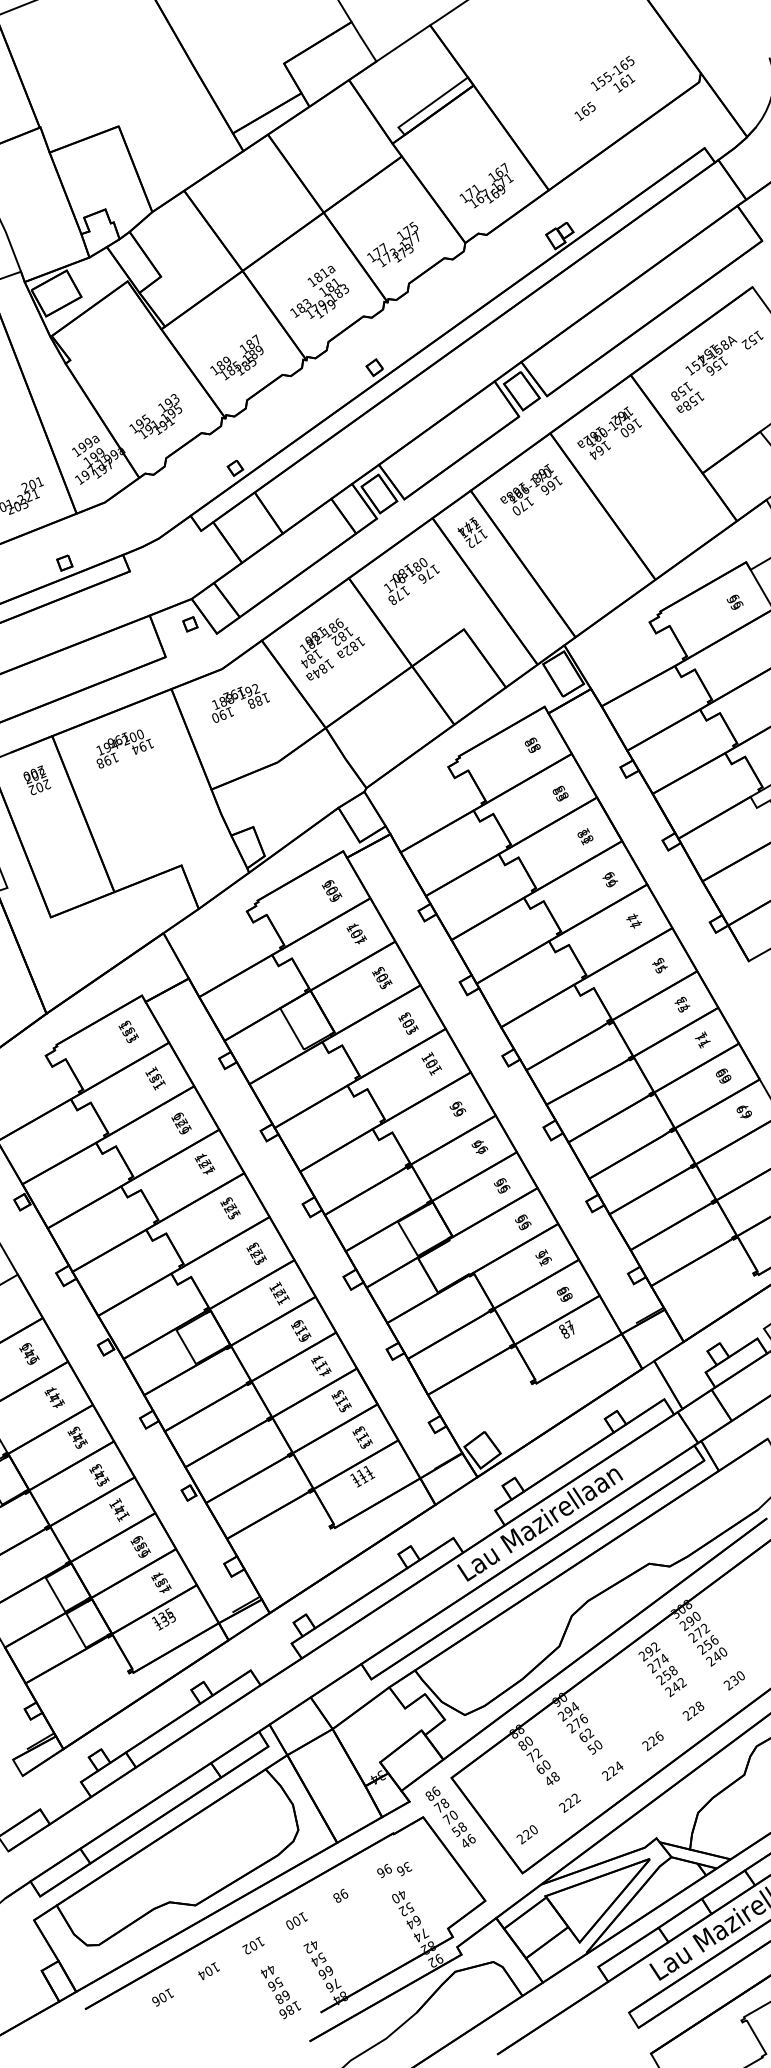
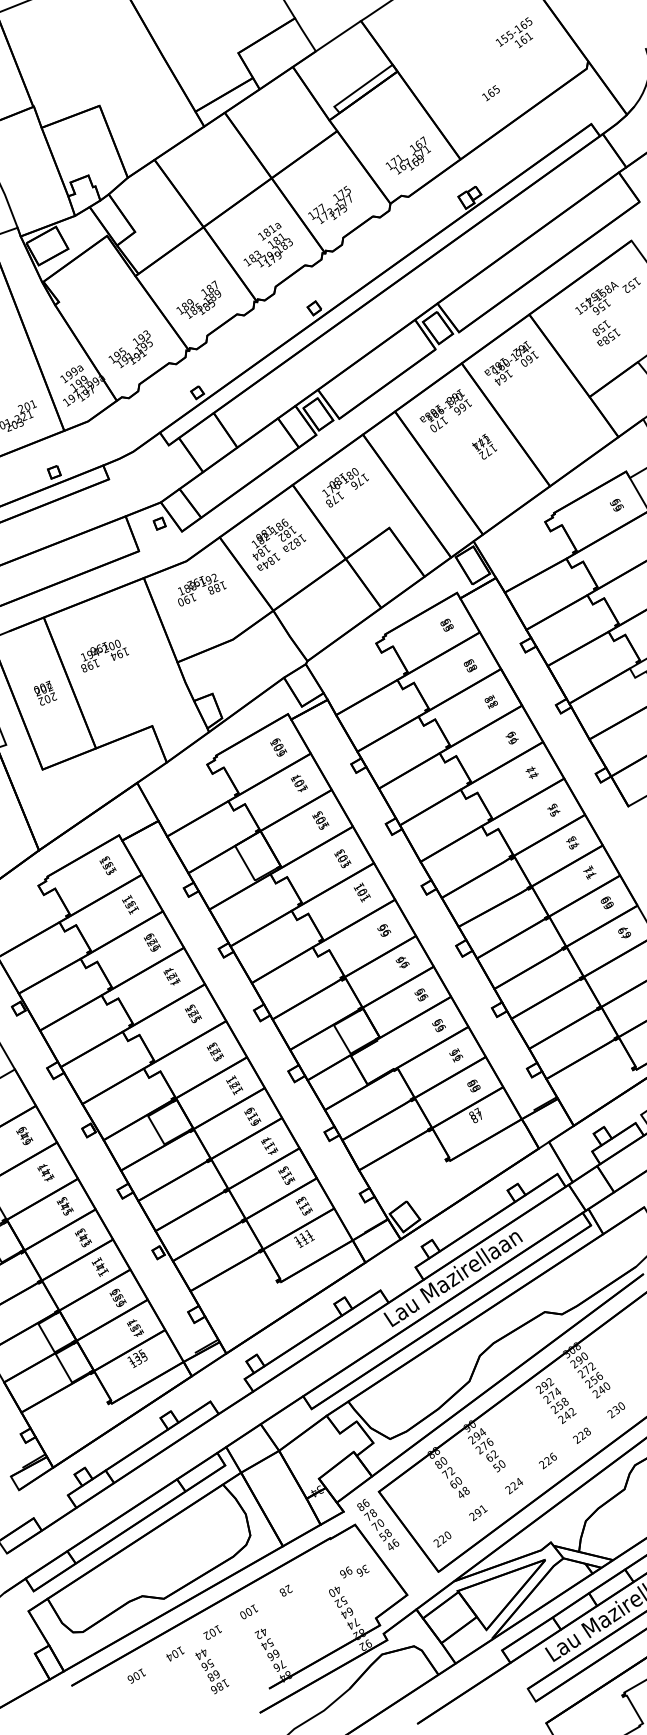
text: (612, 73) -> (513, 32), moved
text: (687, 397) -> (606, 333), moved
text: (472, 532) -> (484, 446), moved
text: (124, 748) -> (104, 655), moved
text: (37, 780) -> (45, 693), moved
text: (571, 1800) -> (479, 1510), 222 -> 291
text: (394, 1869) -> (354, 1571), moved
text: (343, 1892) -> (288, 1587), 98 -> 28
text: (281, 1992) -> (212, 1671), moved

